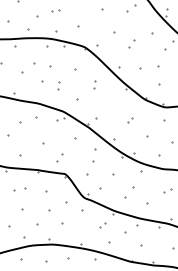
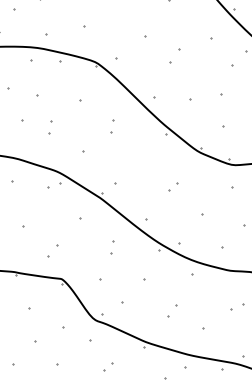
part: (94, 155) -> (112, 247), size x0.62
part: (129, 192) -> (172, 310), size x0.62
part: (102, 225) -> (108, 367), moved

